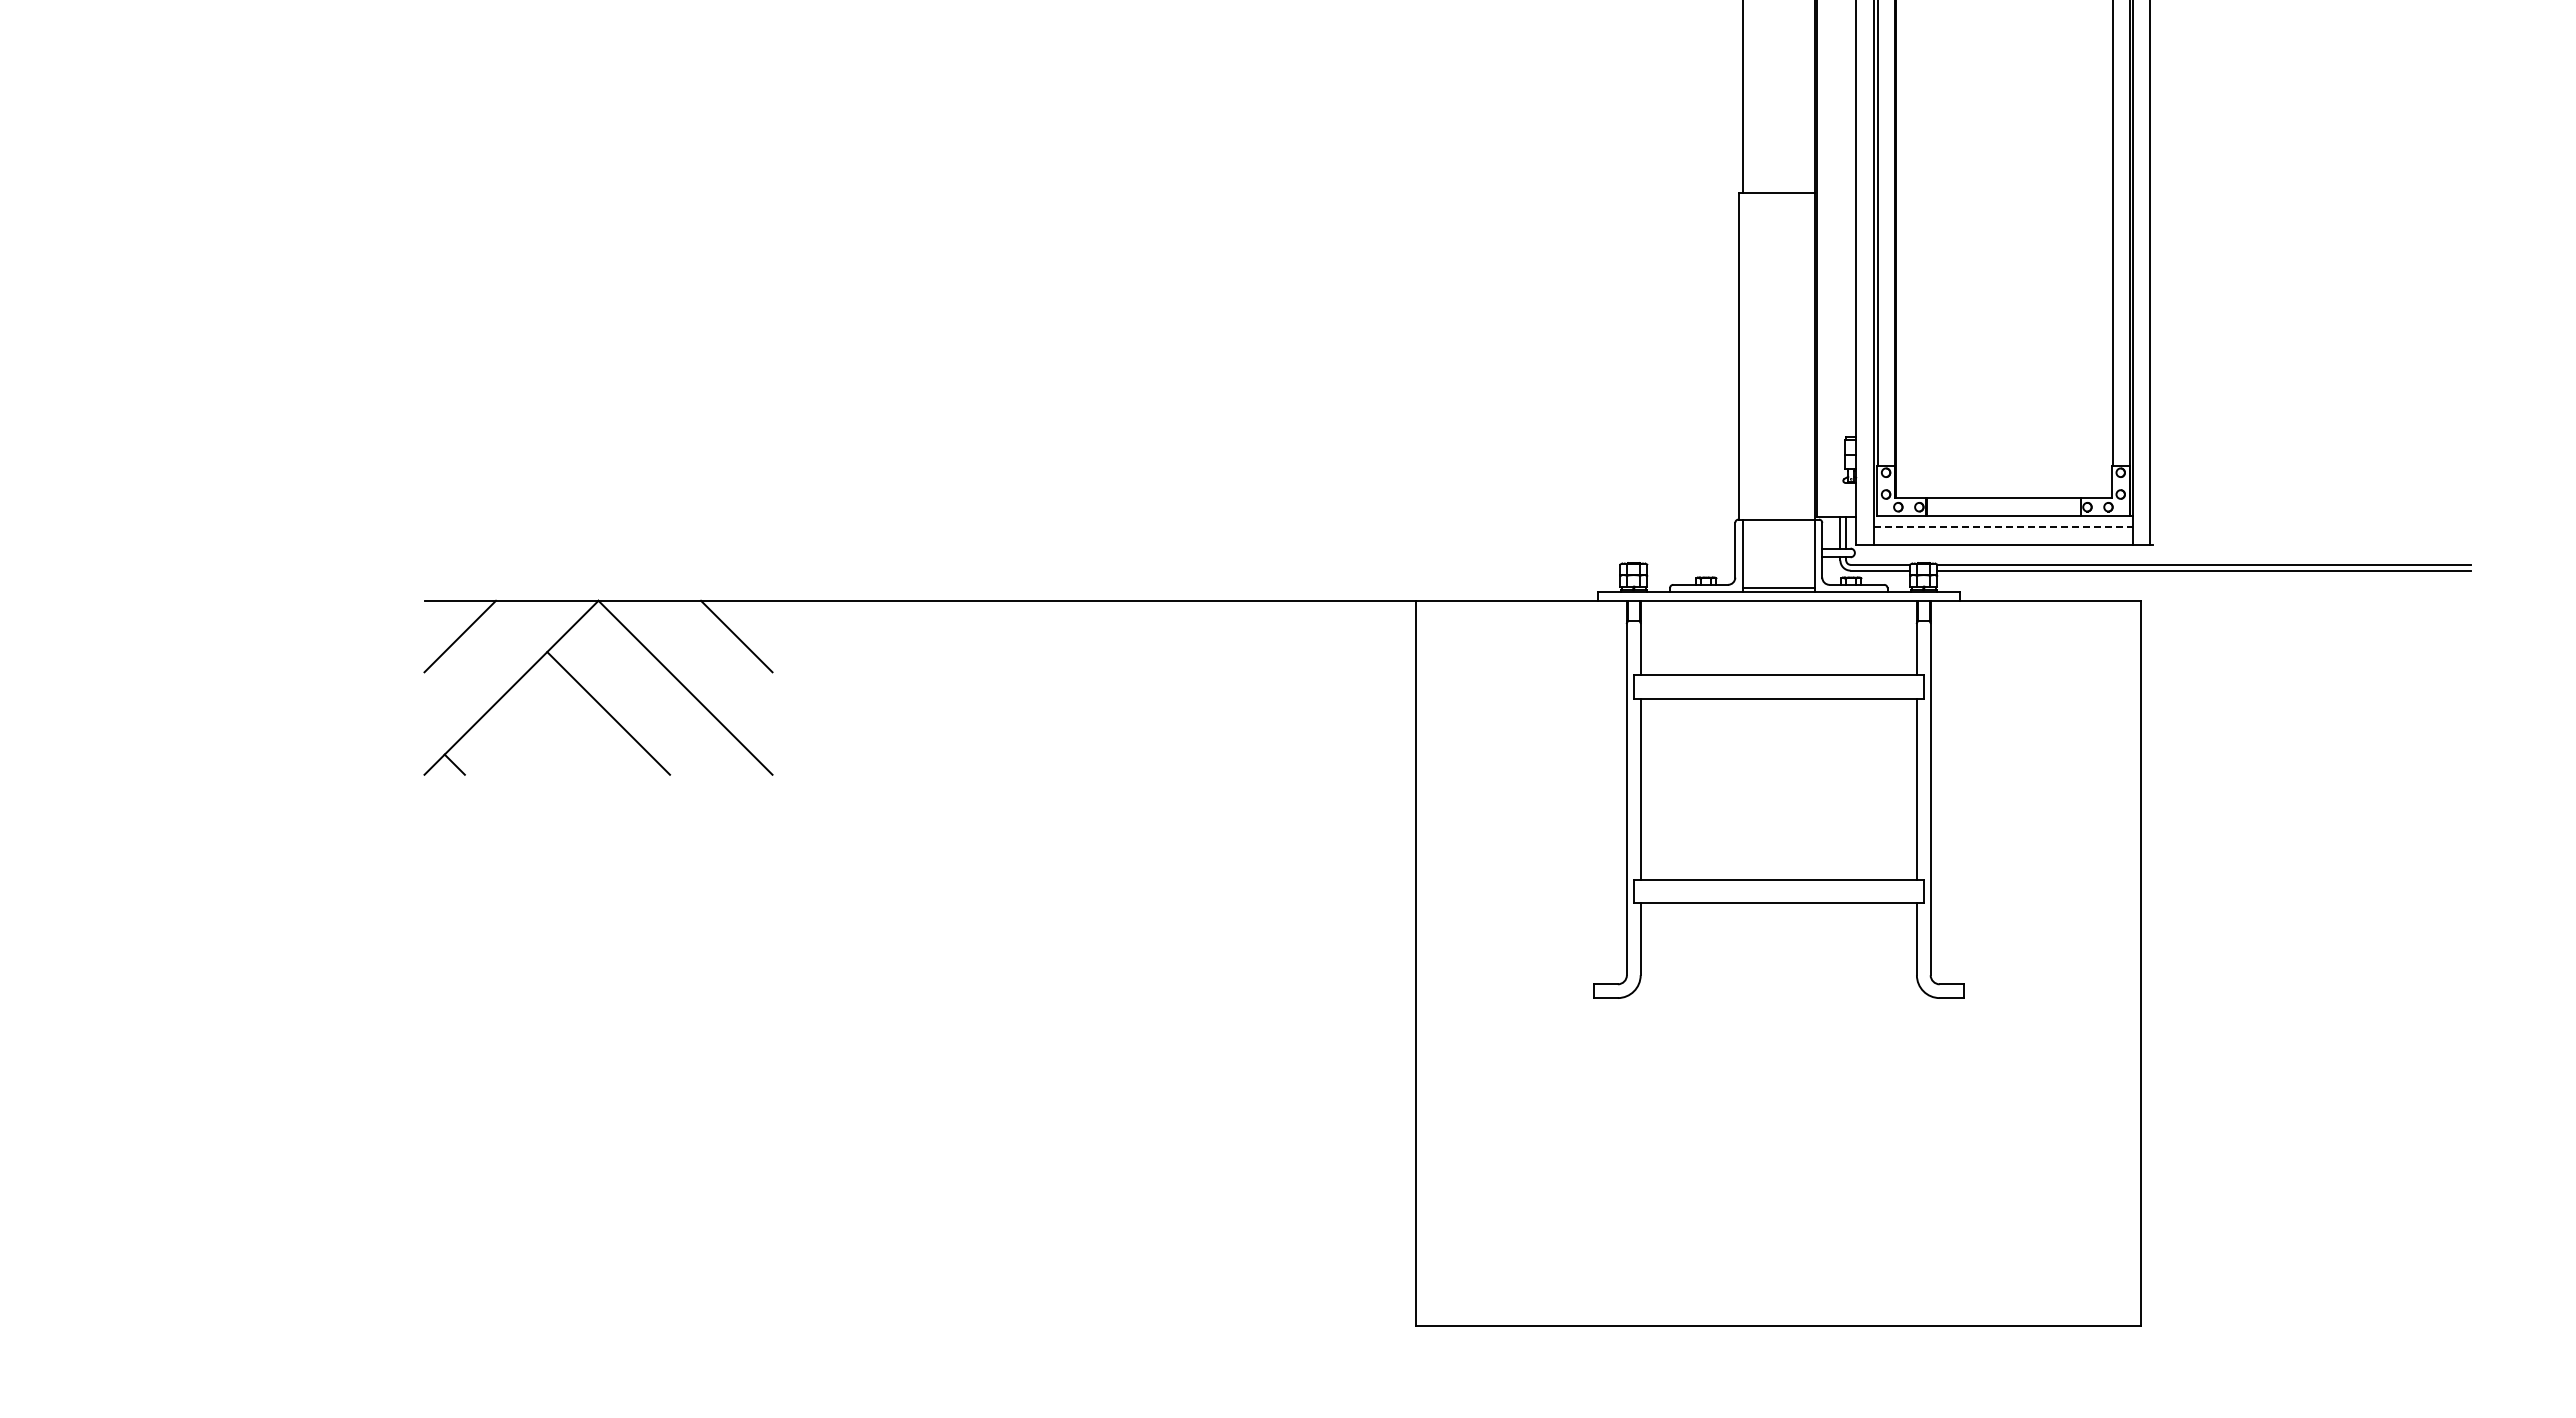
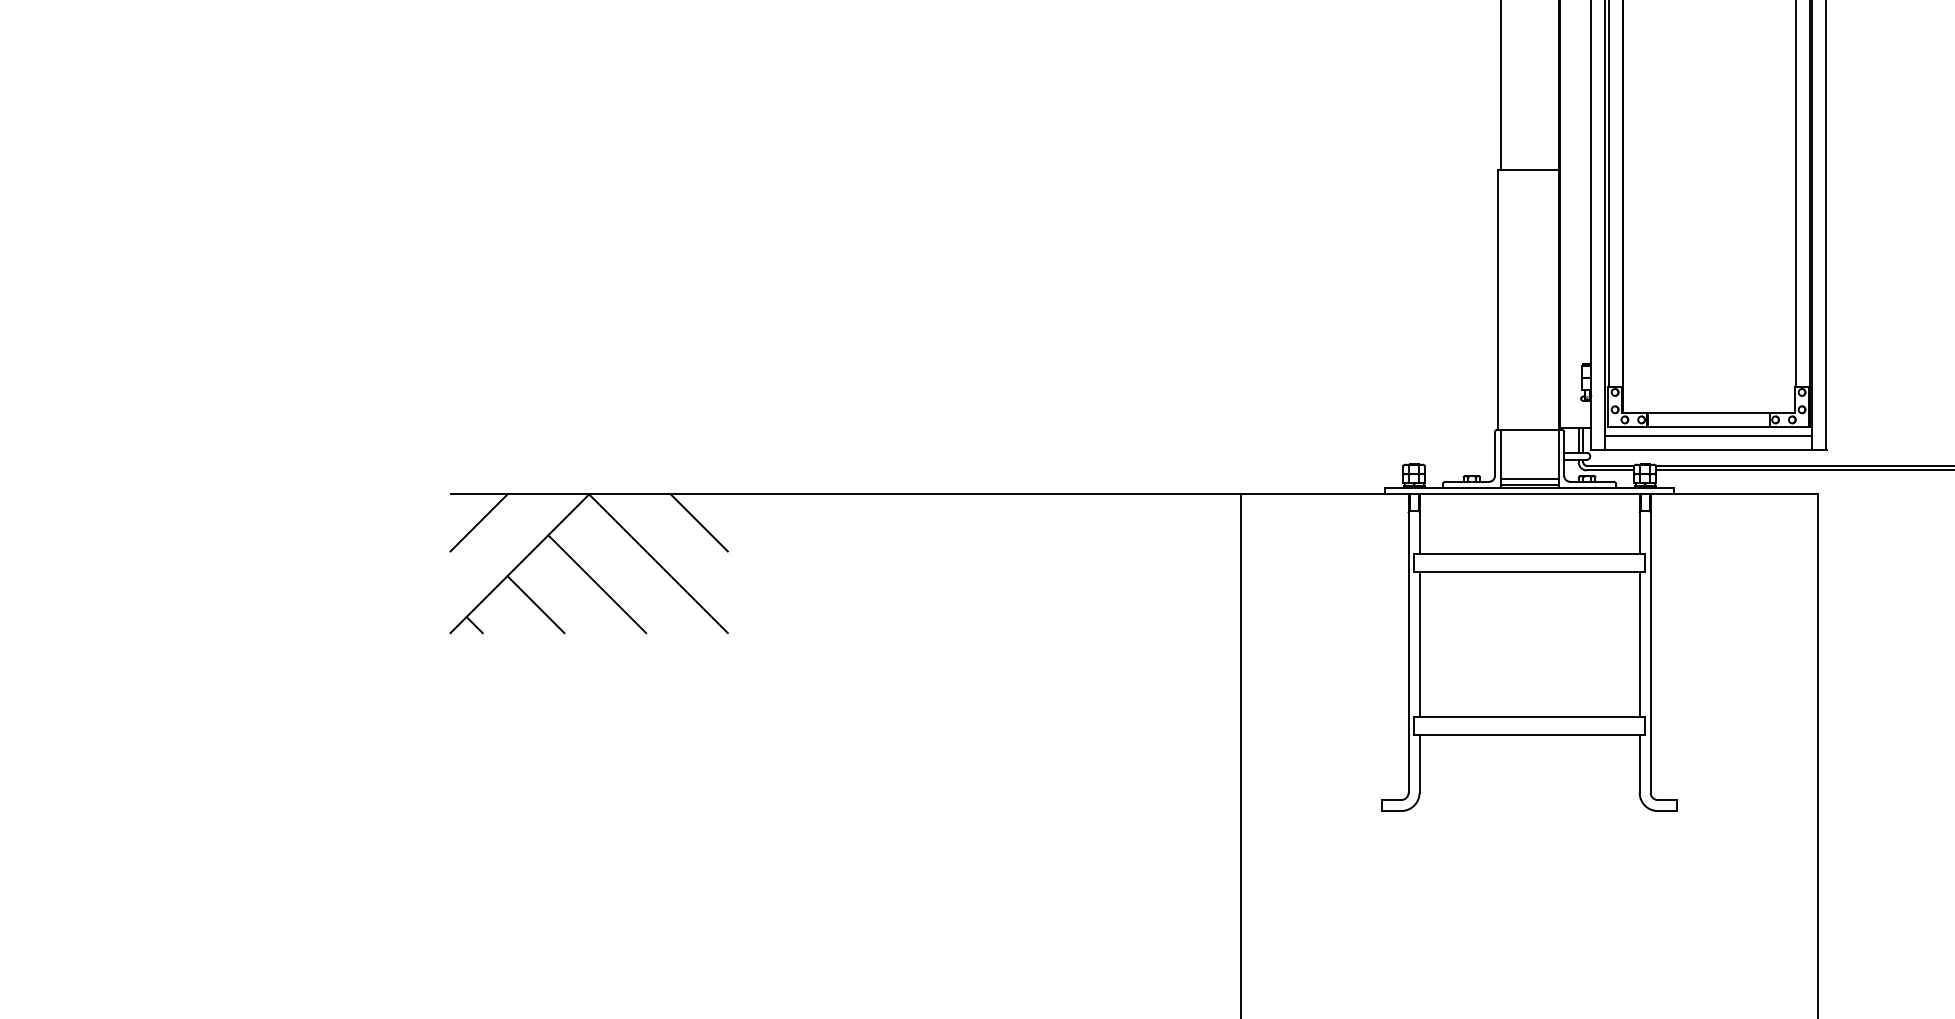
line: (2003, 527) -> (1708, 436), dashed -> solid
line: (1778, 581) -> (1529, 479), added
line: (531, 738) -> (535, 604), added

